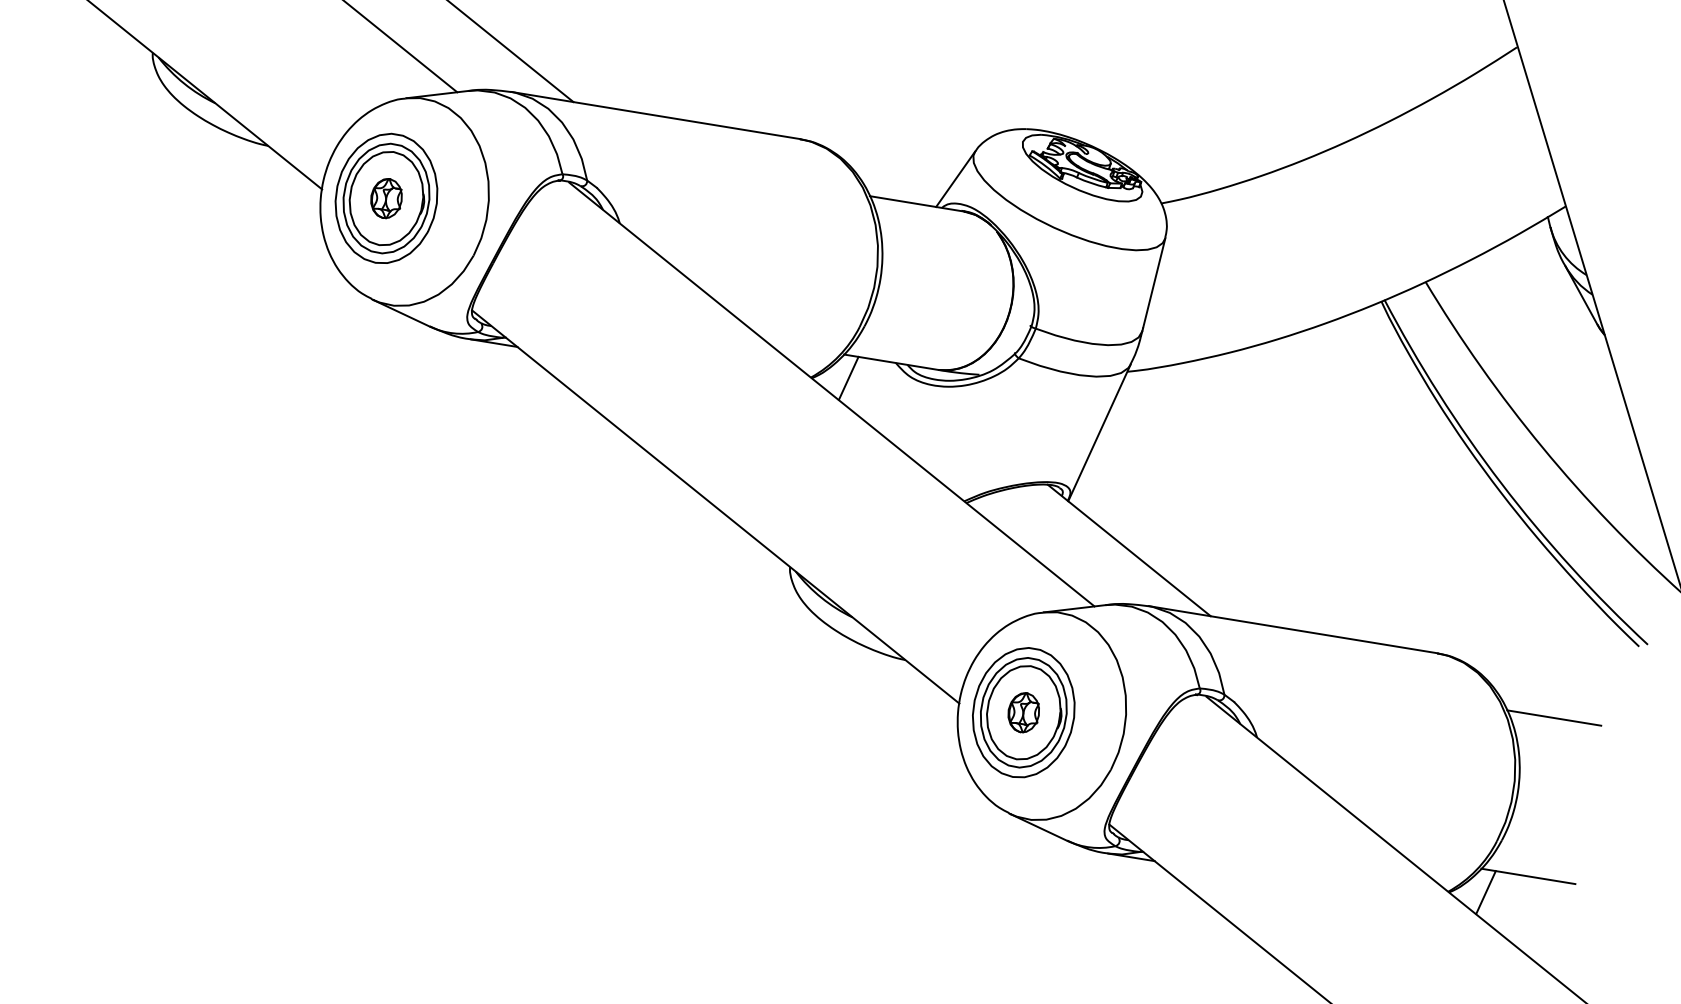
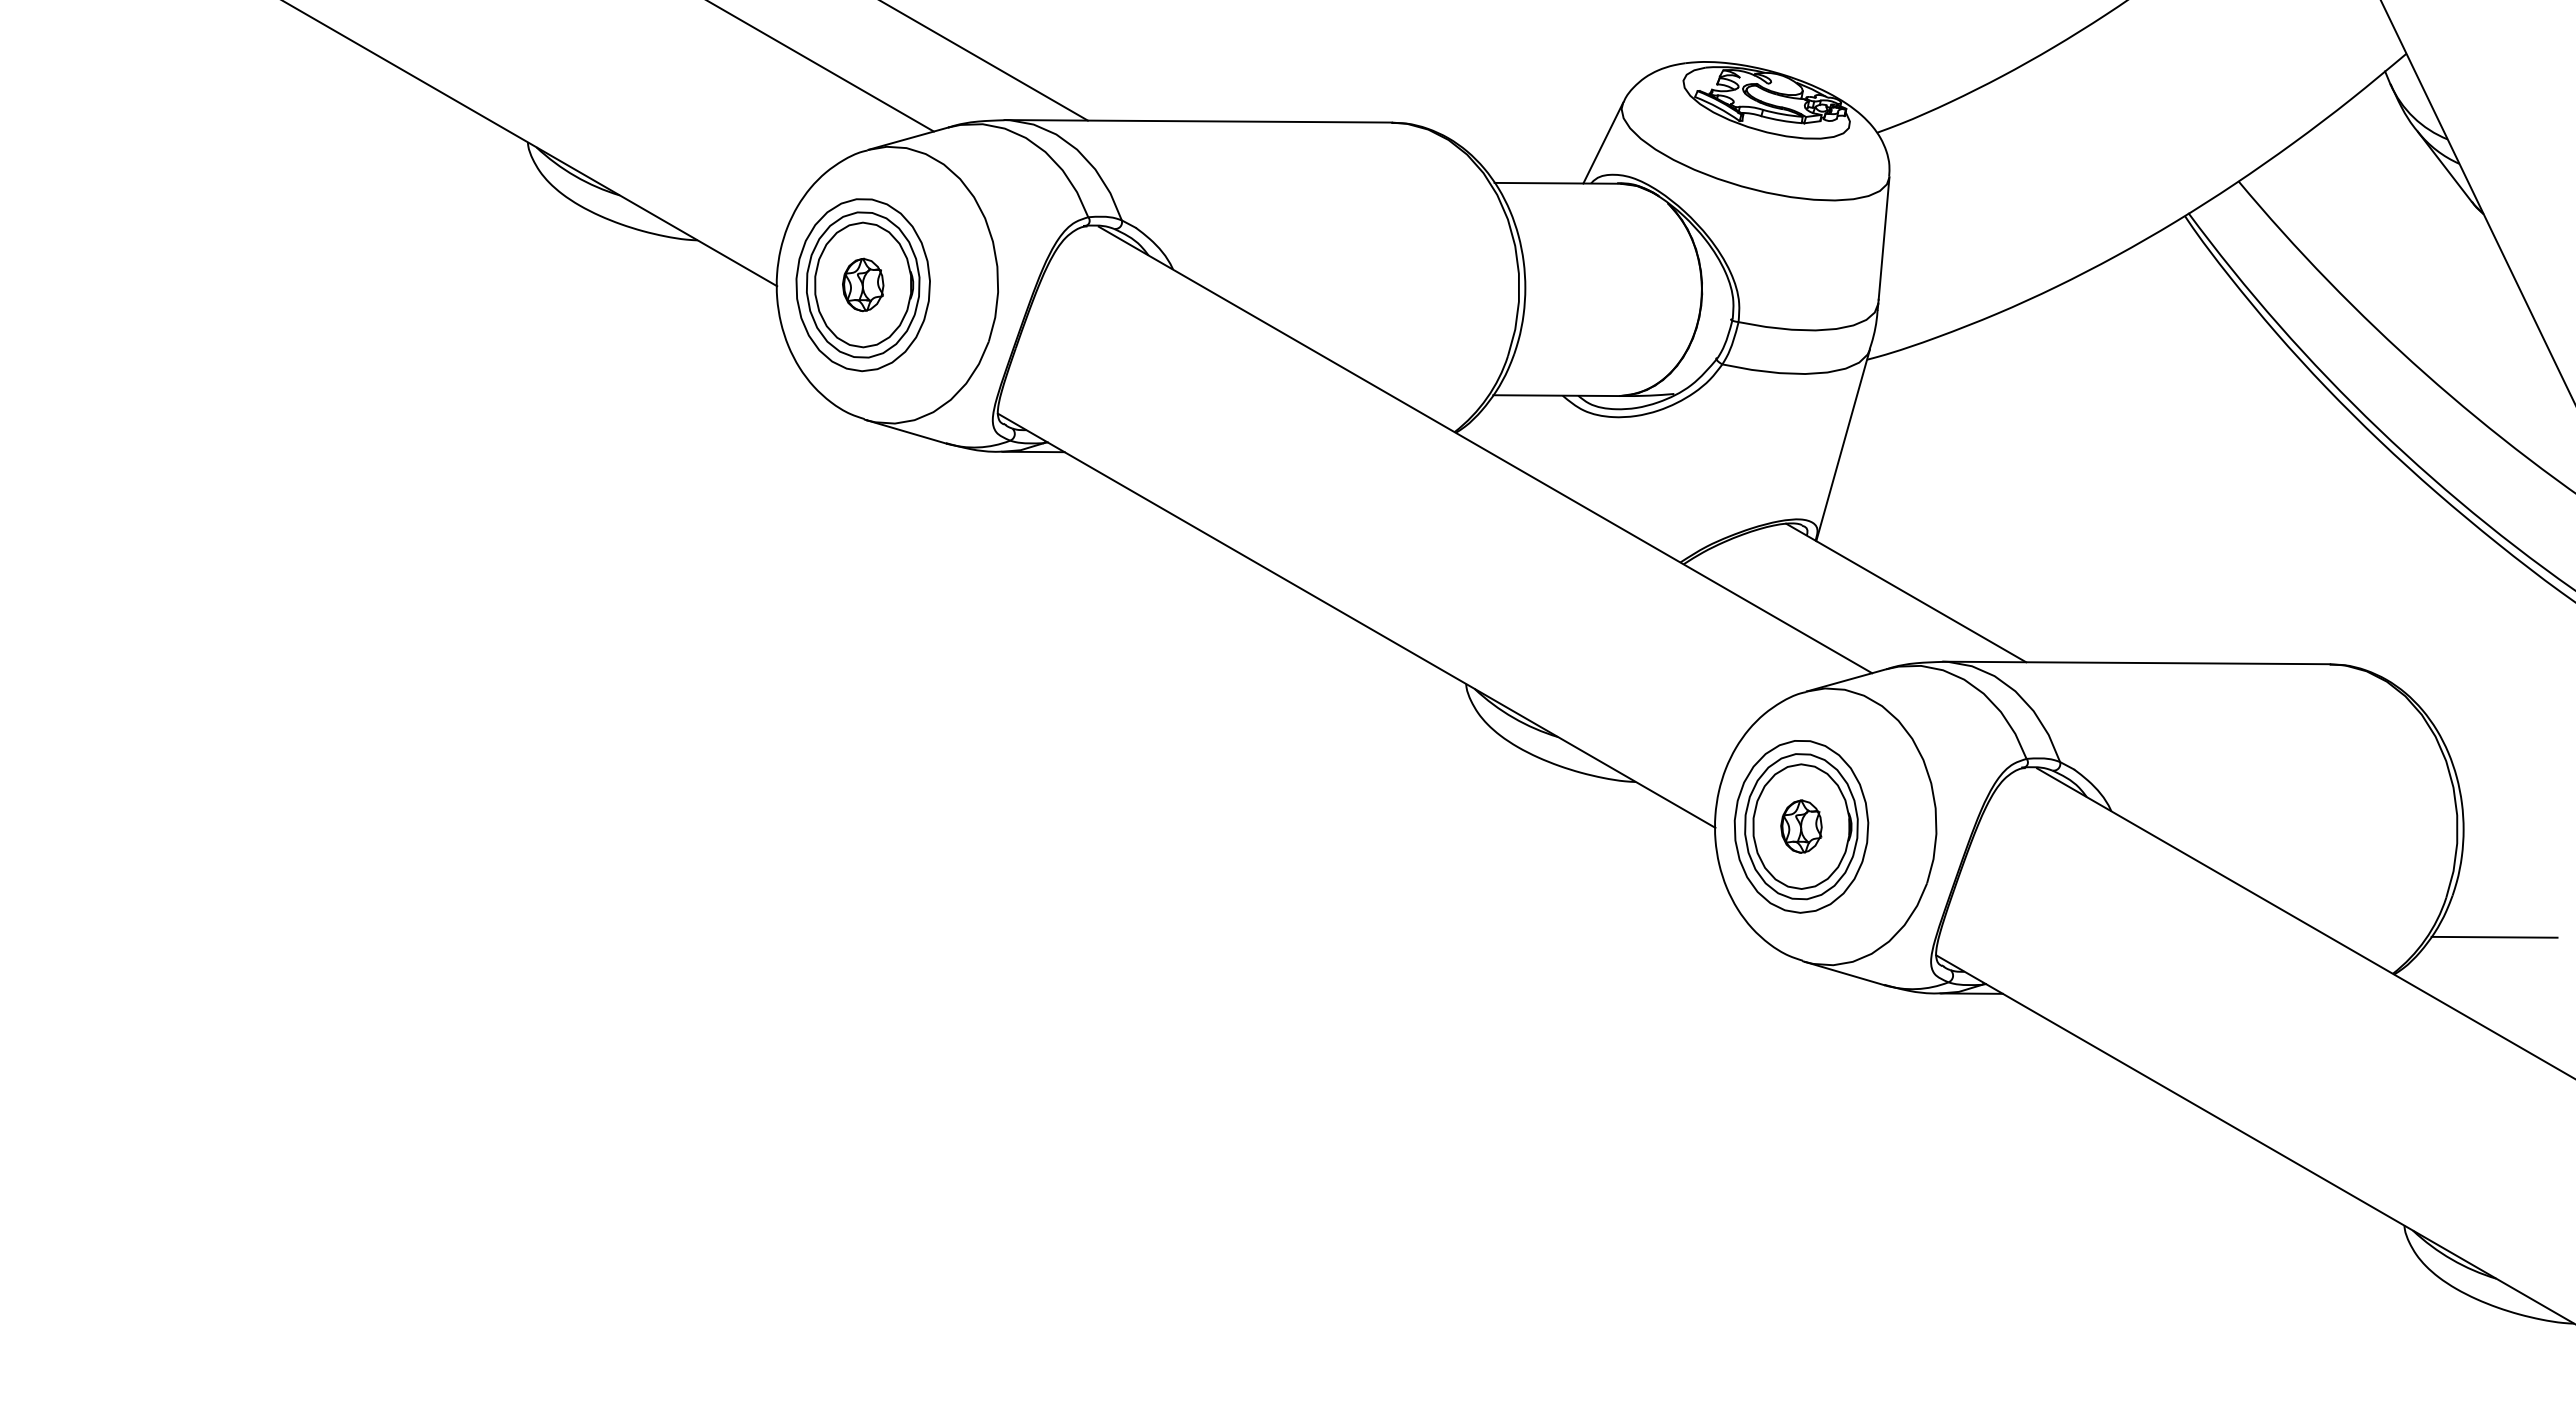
line: (848, 378) -> (1503, 425), removed
line: (1553, 717) -> (2495, 724), removed
line: (1485, 892) -> (2442, 967), removed

